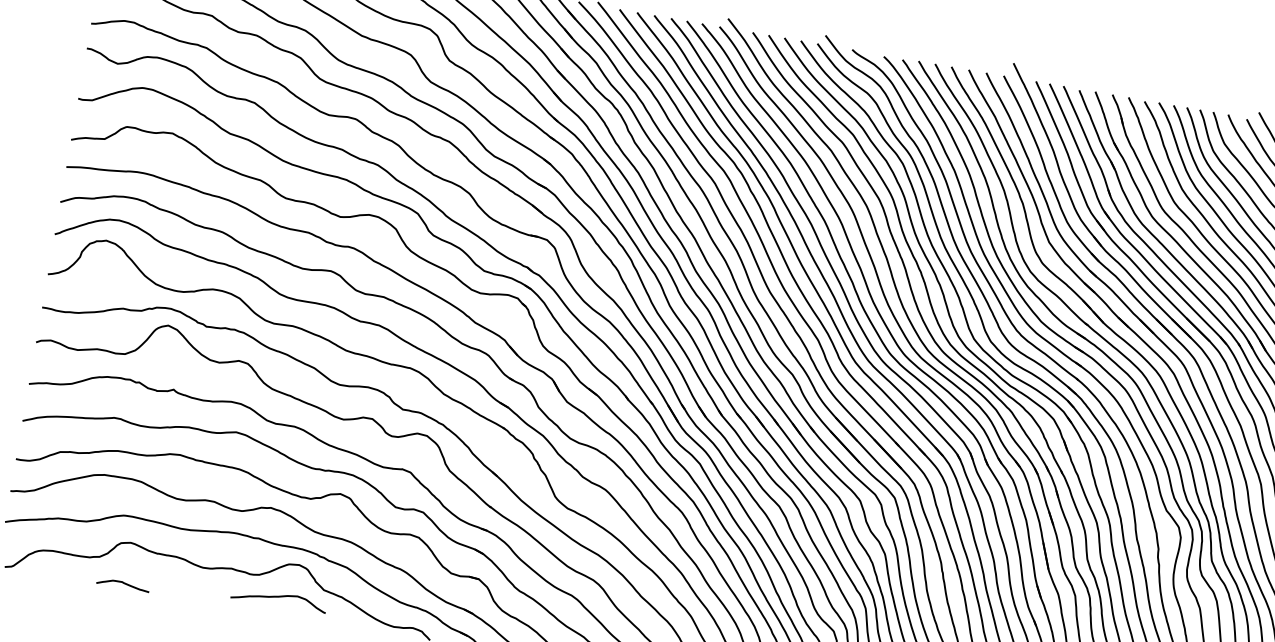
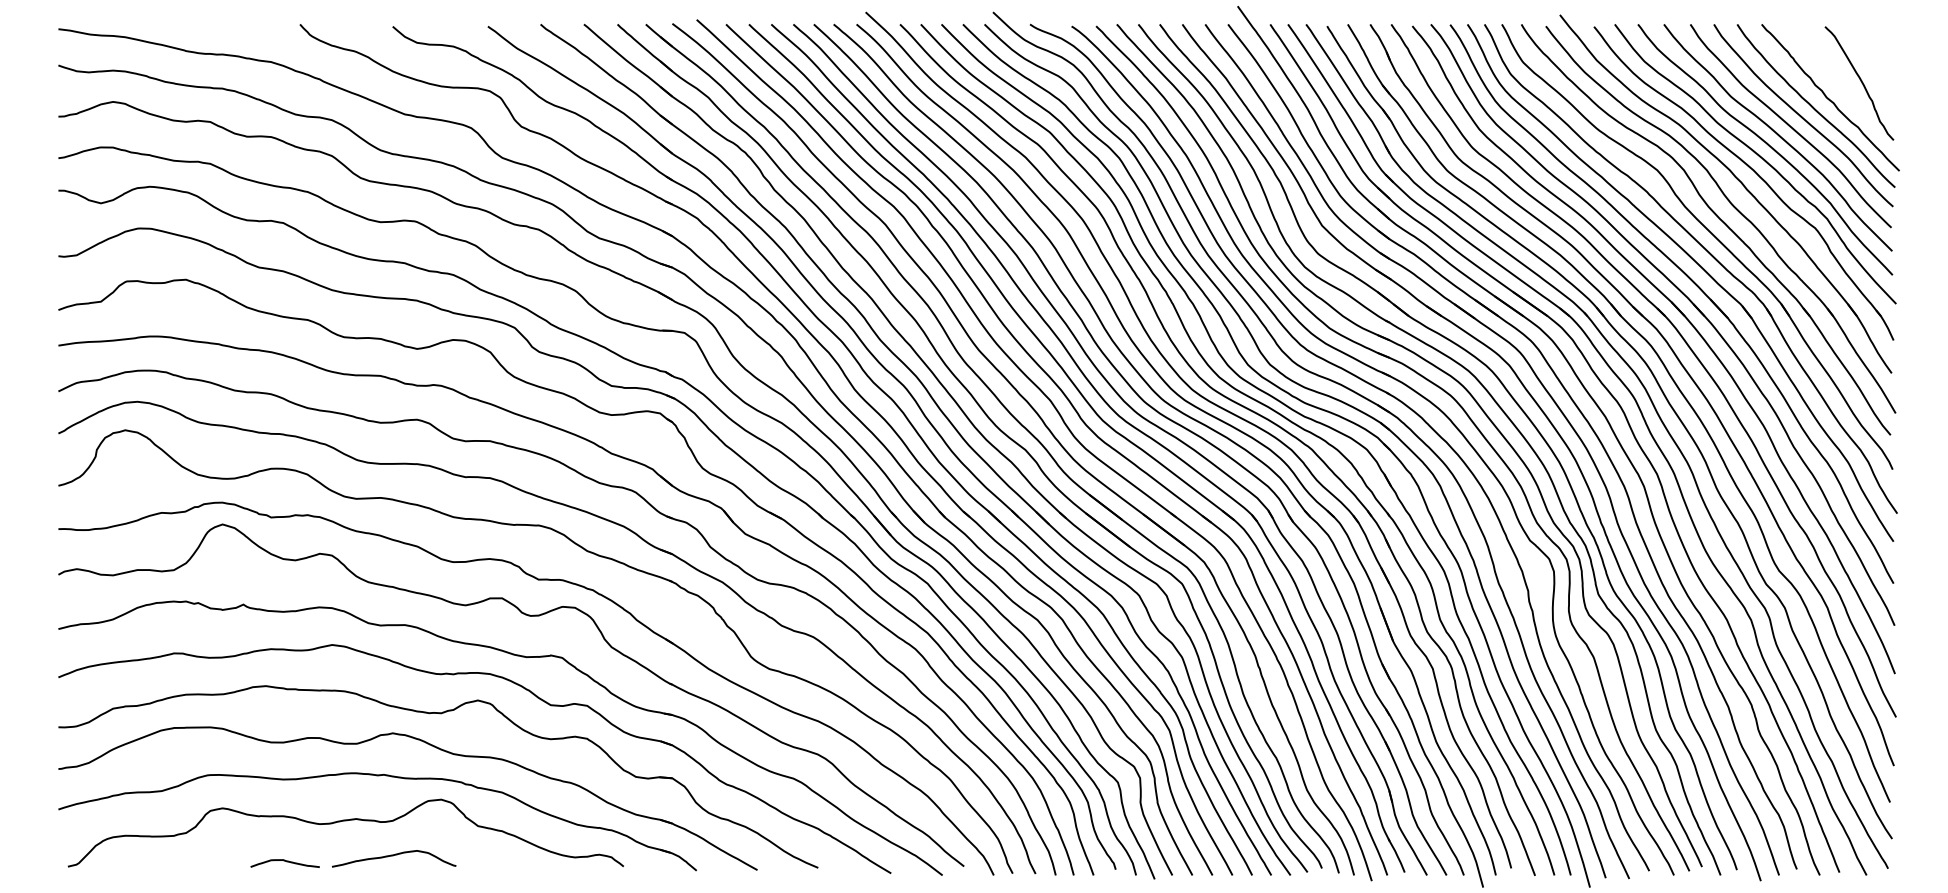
curve: (122, 583) -> (284, 861), moved
curve: (278, 597) -> (393, 856), moved

